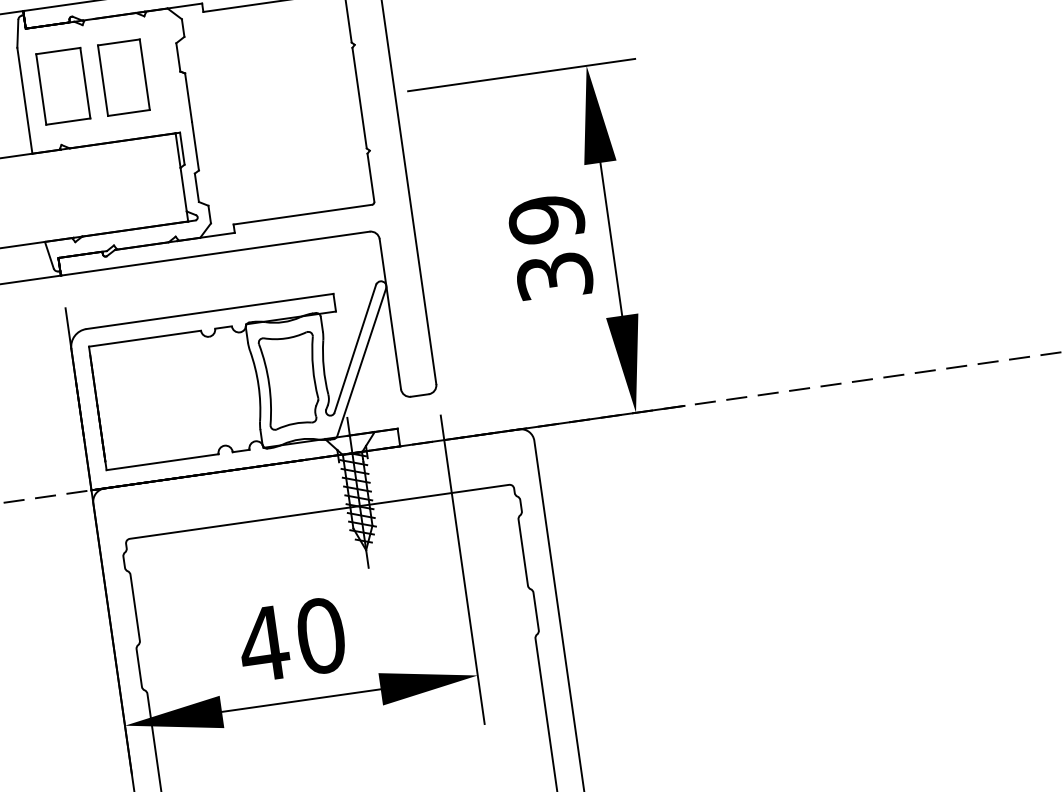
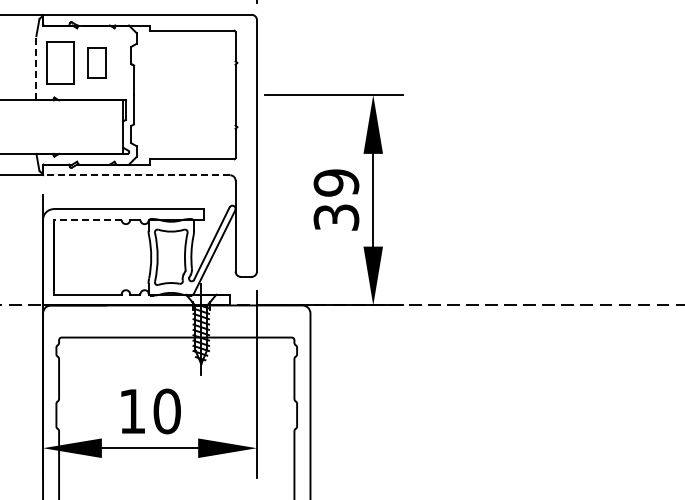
part: (124, 76) -> (97, 62), size x0.7
line: (24, 99) -> (36, 67), solid -> dashed
line: (215, 254) -> (136, 175), solid -> dashed
line: (144, 338) -> (87, 219), solid -> dashed
text: (263, 644) -> (132, 411), 40 -> 10

